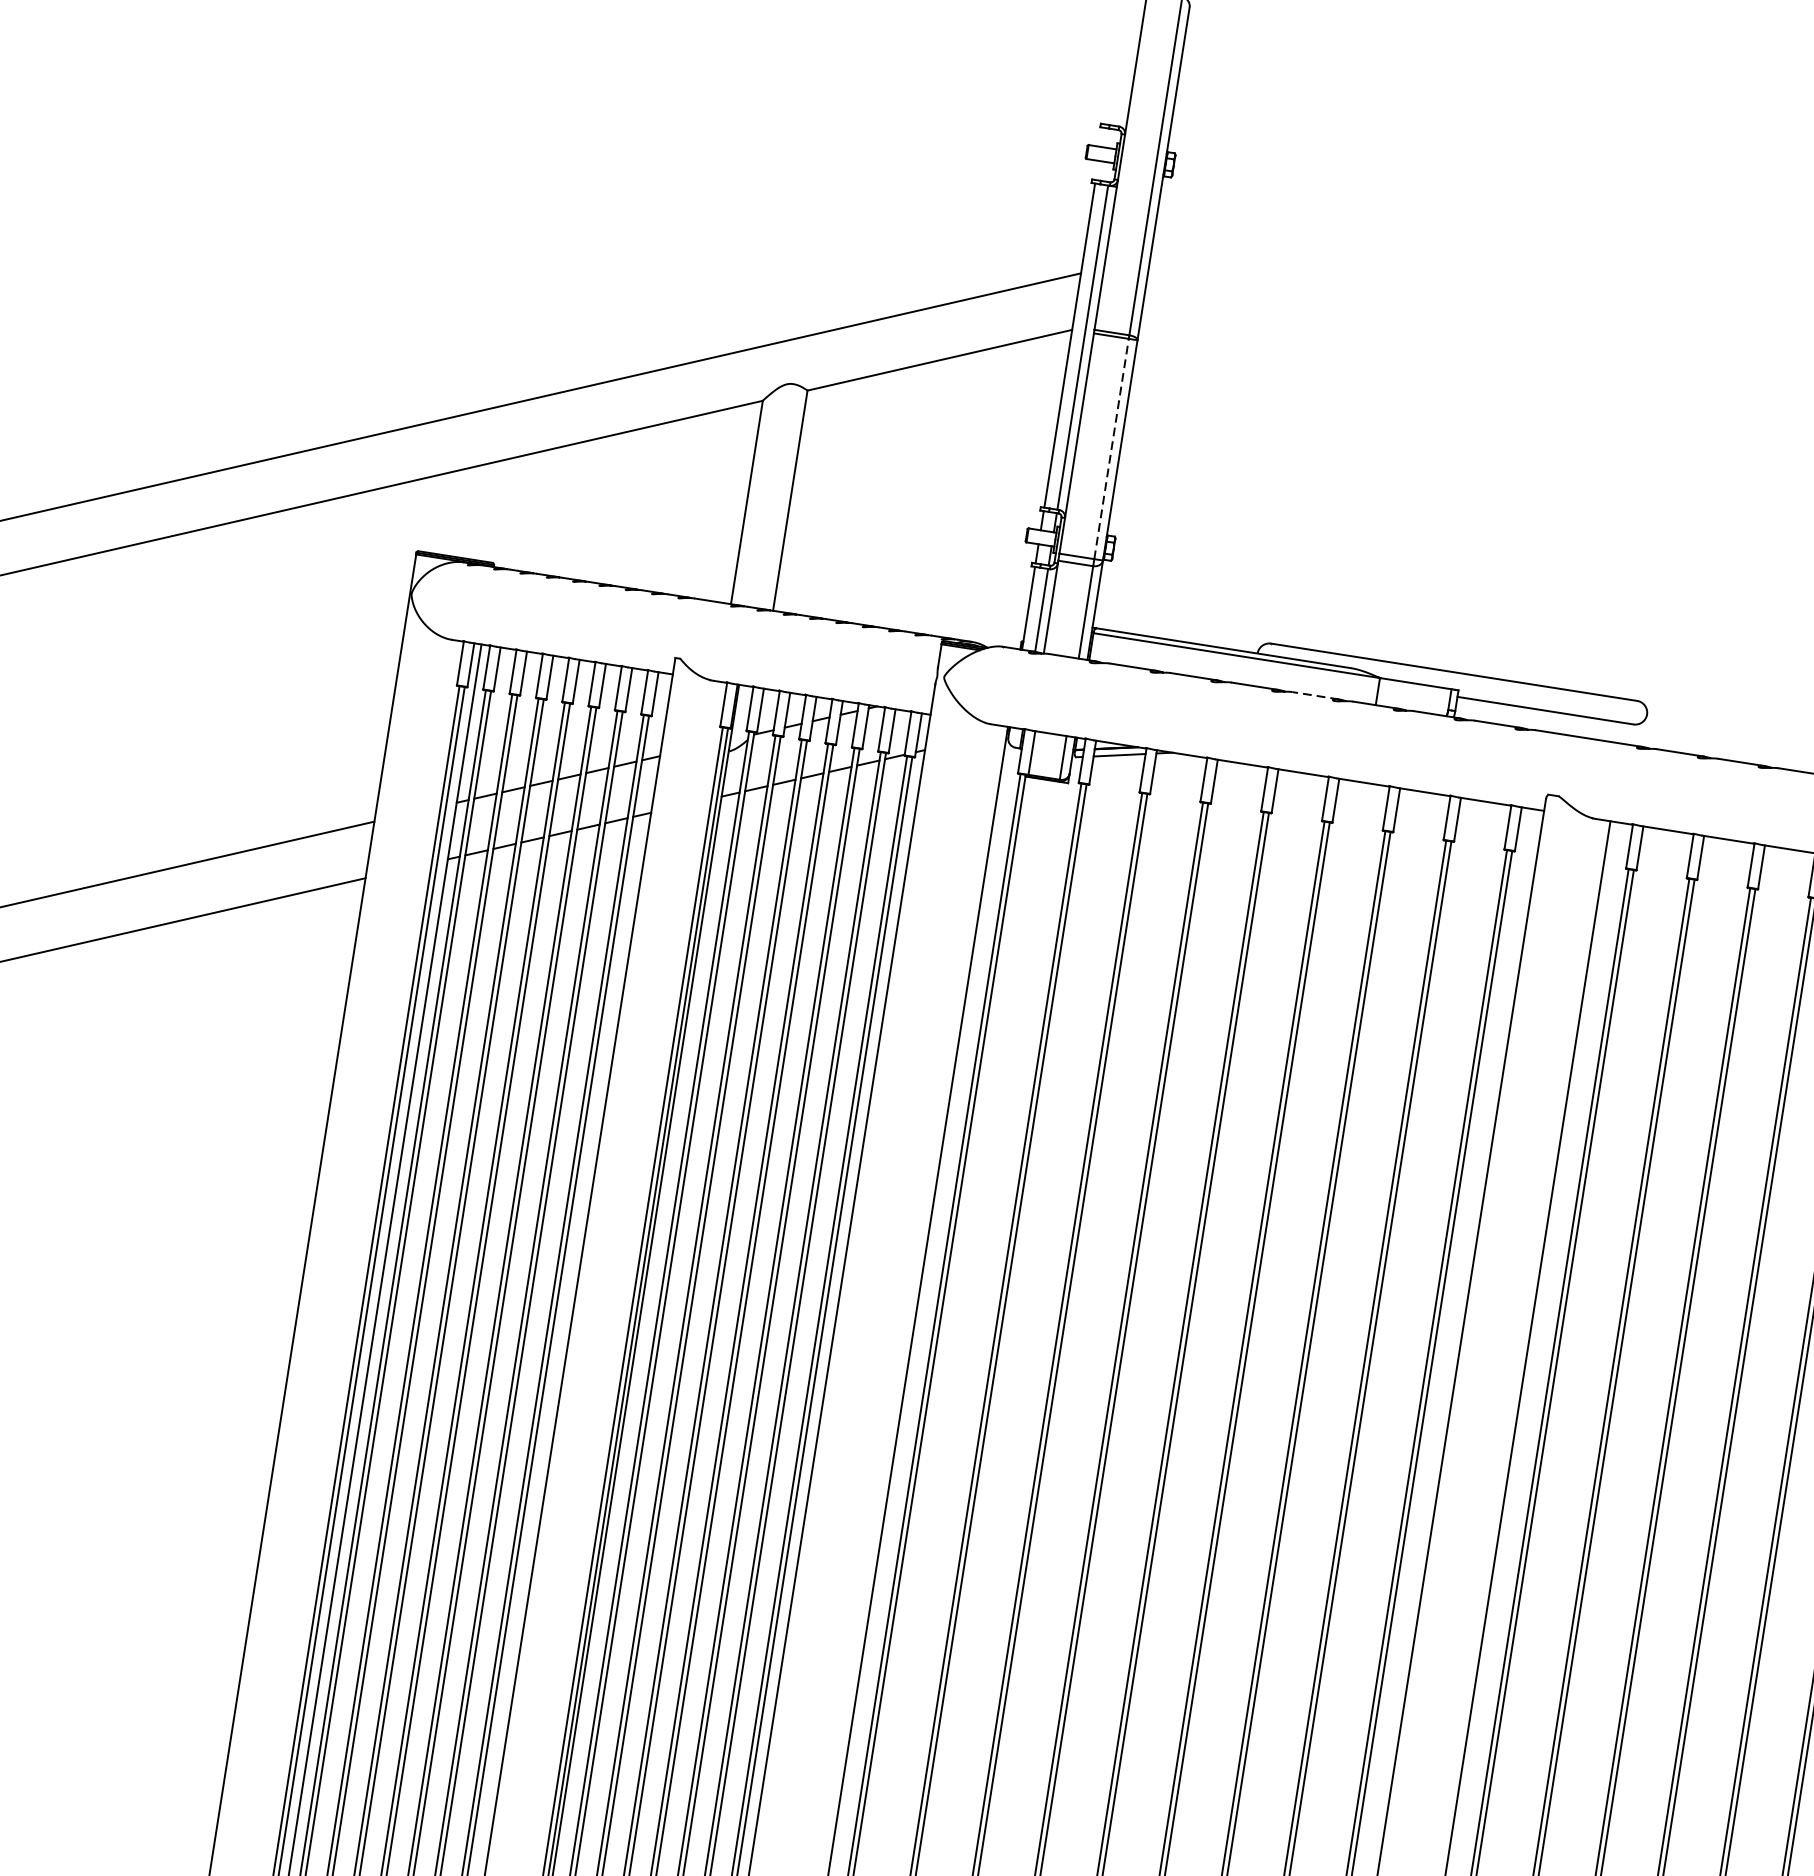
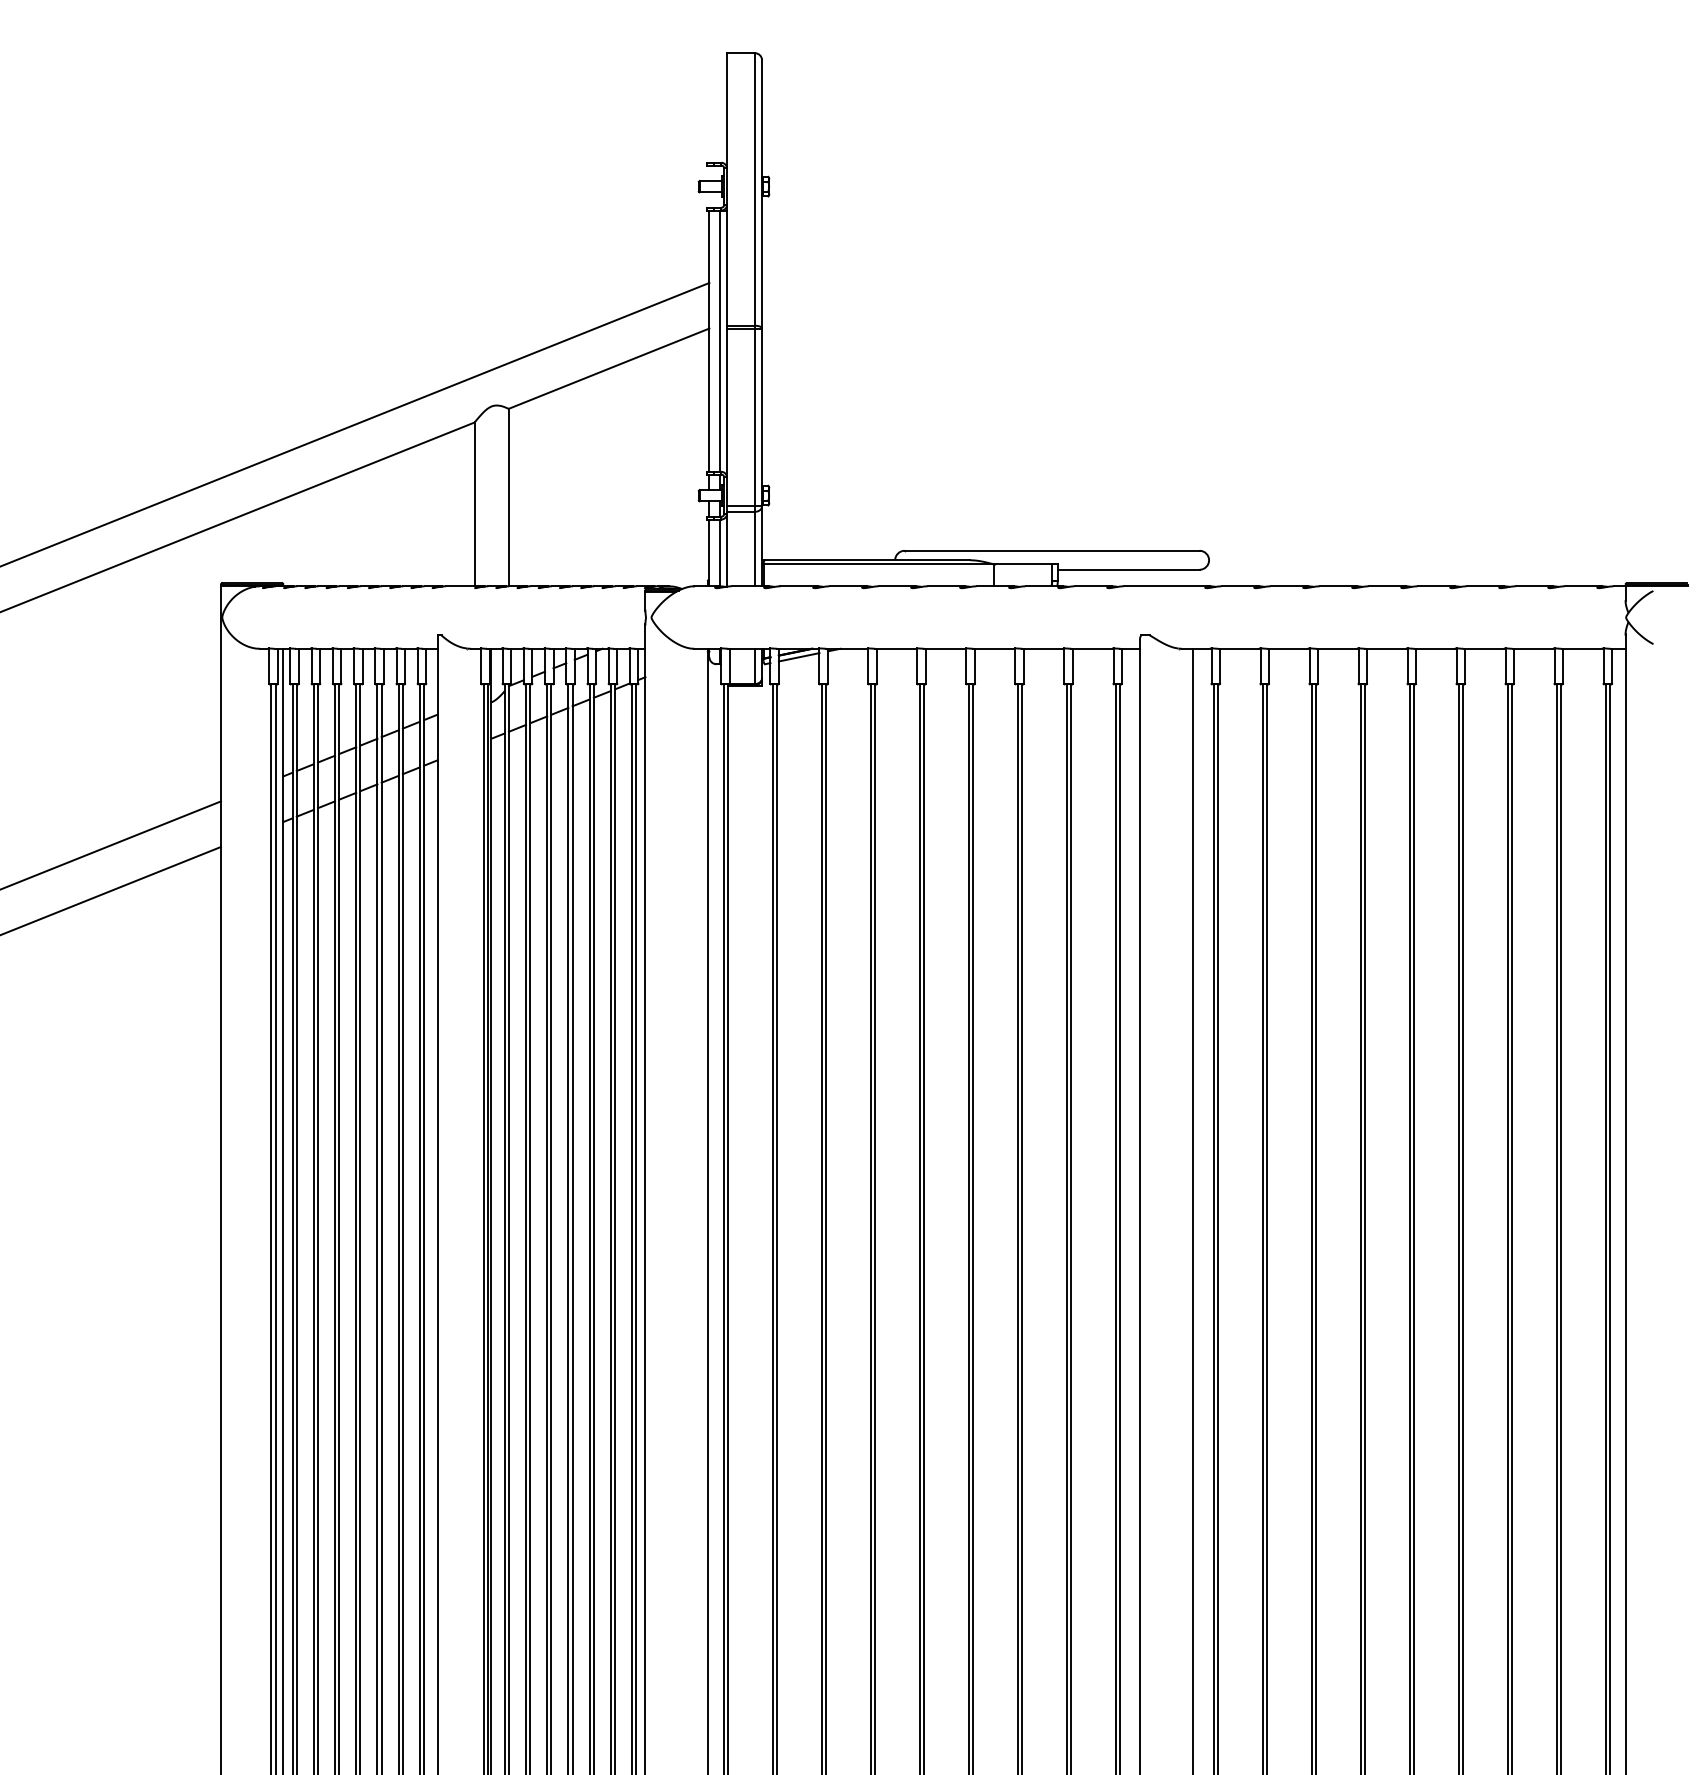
line: (1112, 449) -> (755, 417), dashed -> solid
line: (1316, 696) -> (946, 586), dashed -> solid

